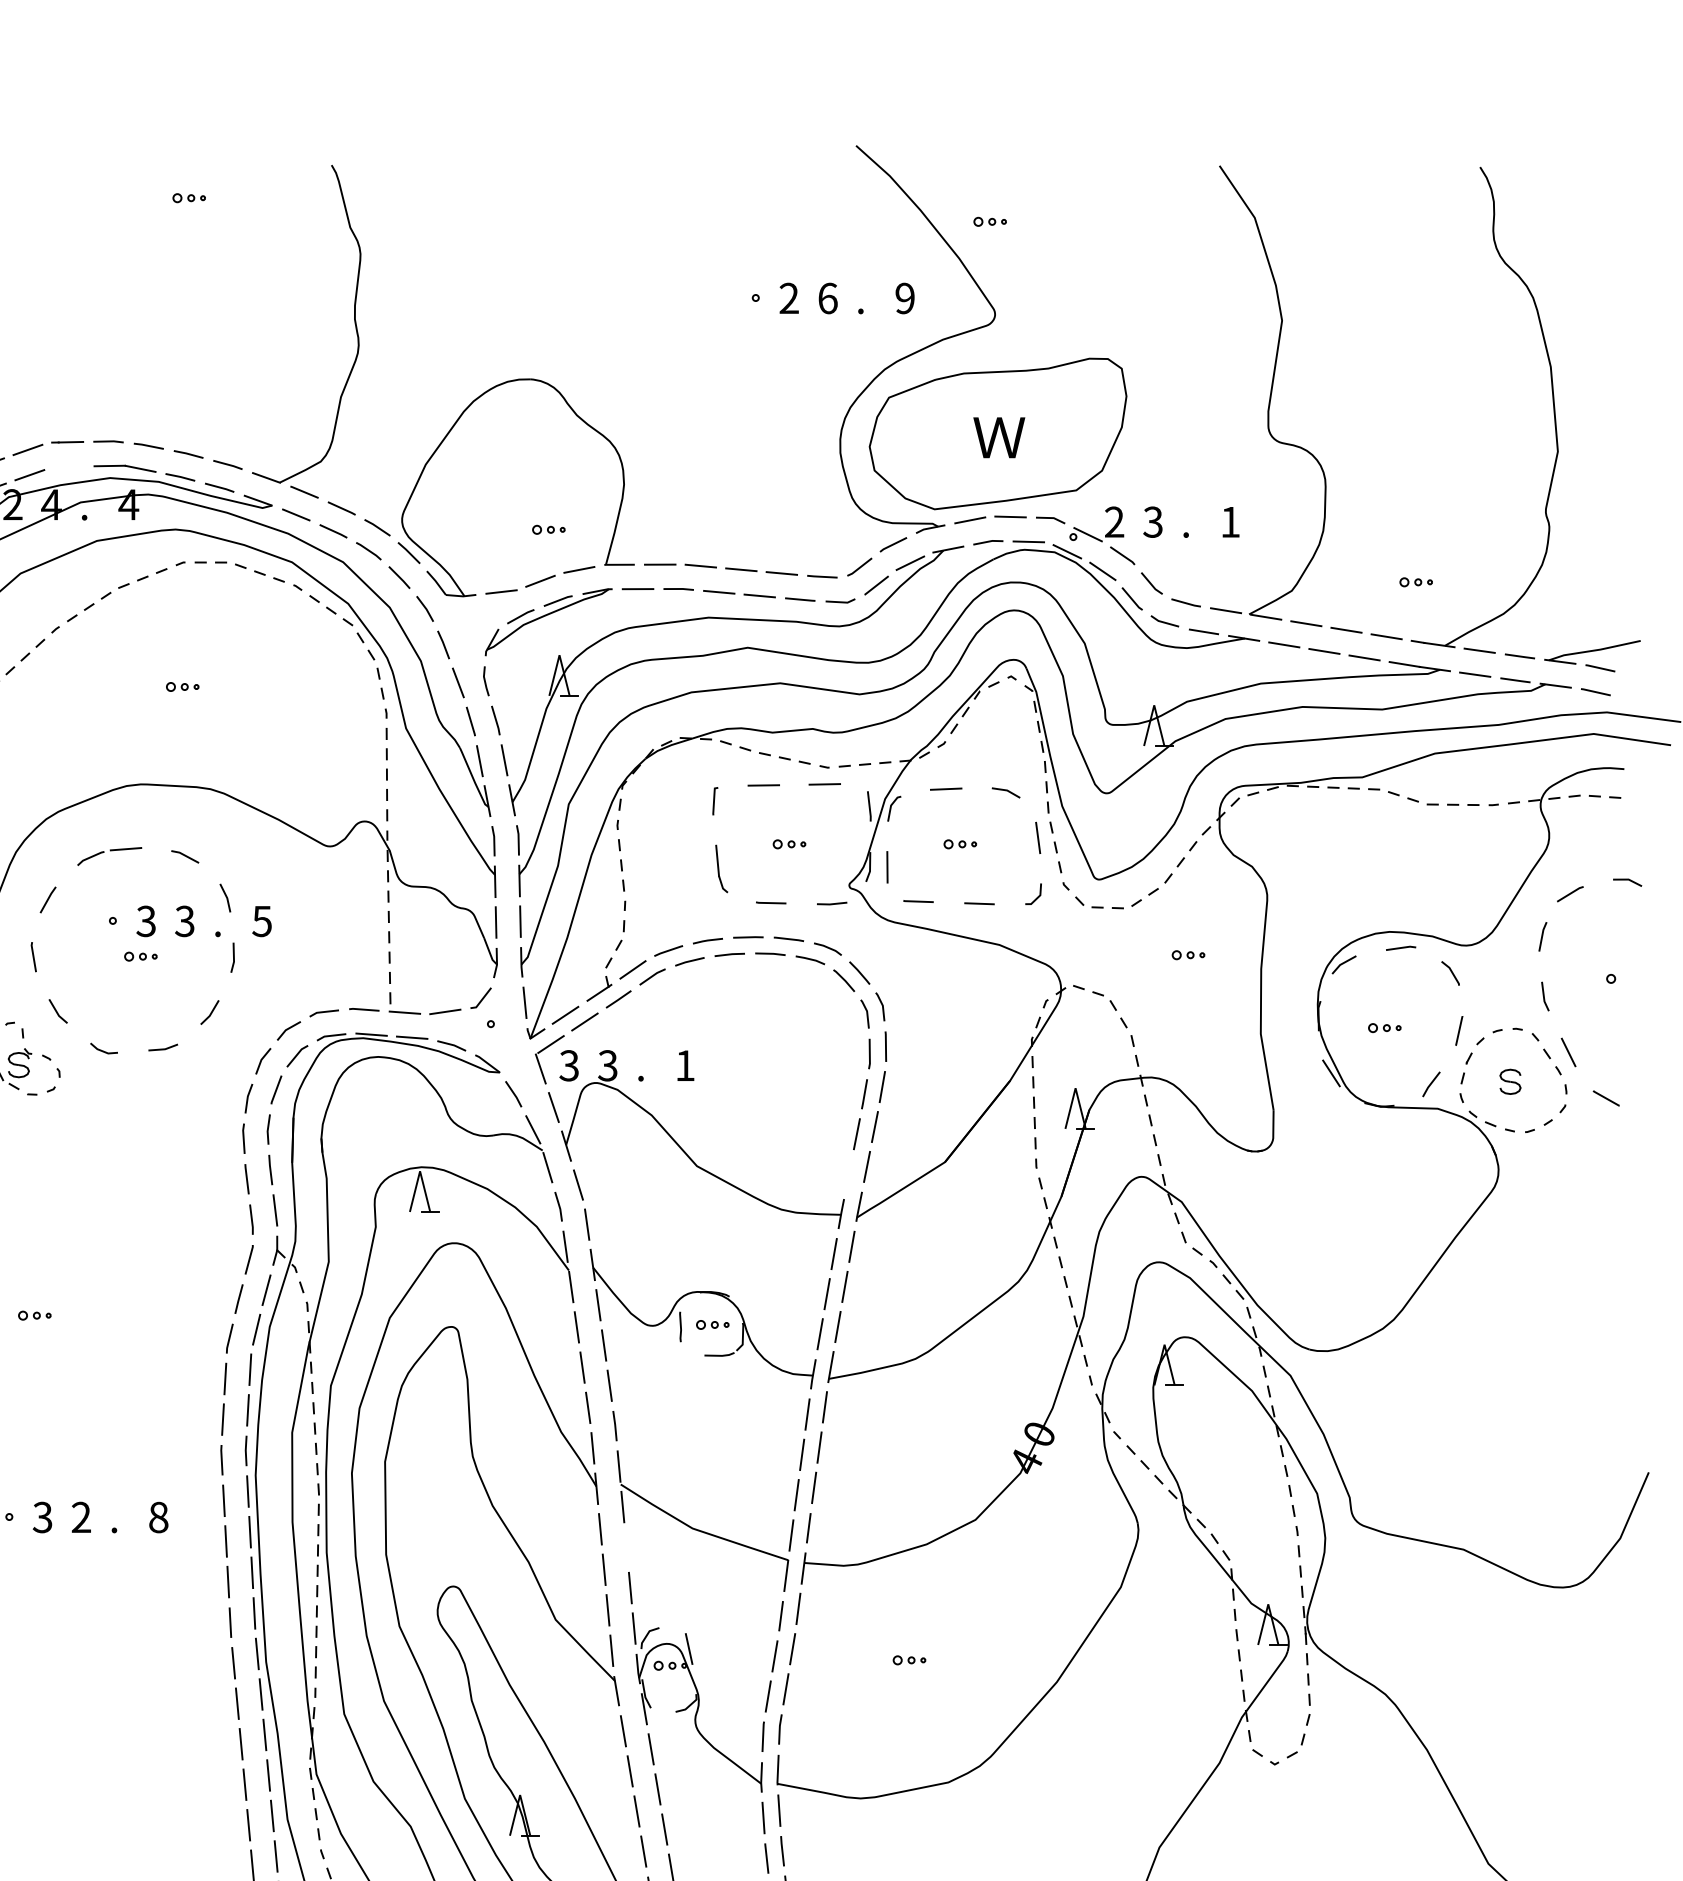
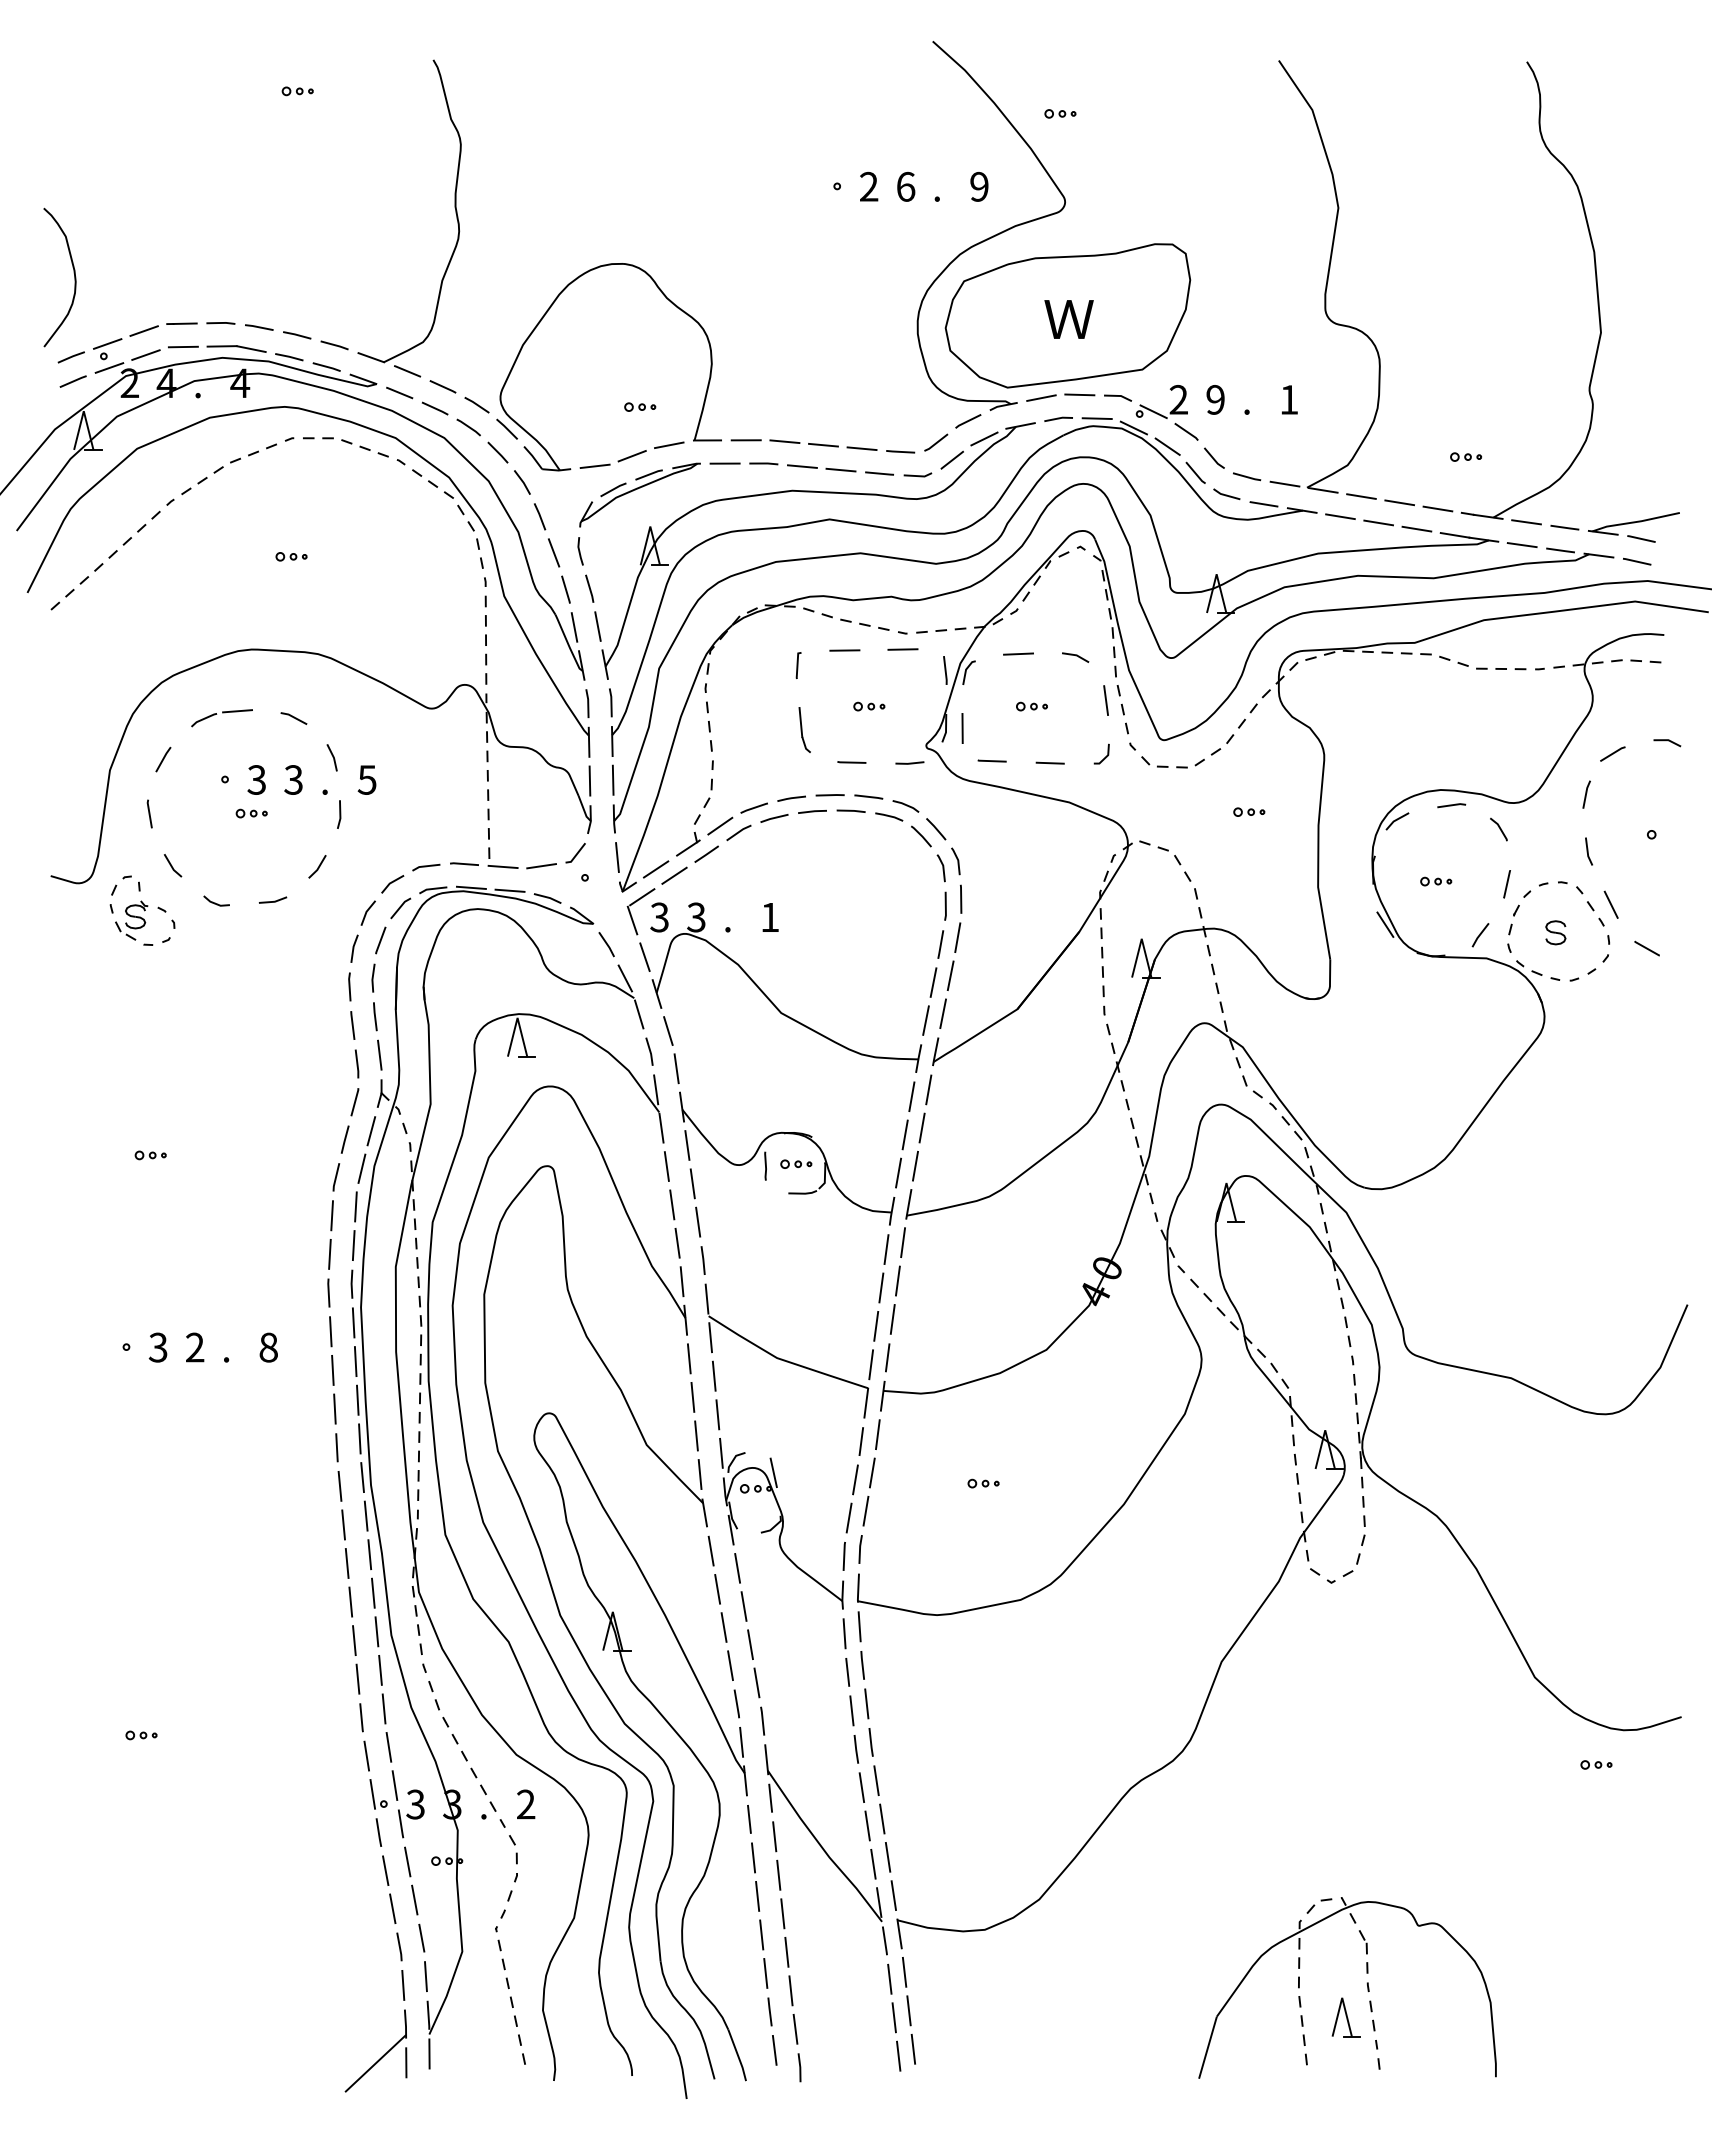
line: (69, 466) -> (183, 346), added
text: (1153, 521) -> (1215, 399), 3 -> 9
line: (848, 1173) -> (925, 1020), added
line: (625, 1546) -> (713, 1375), added

